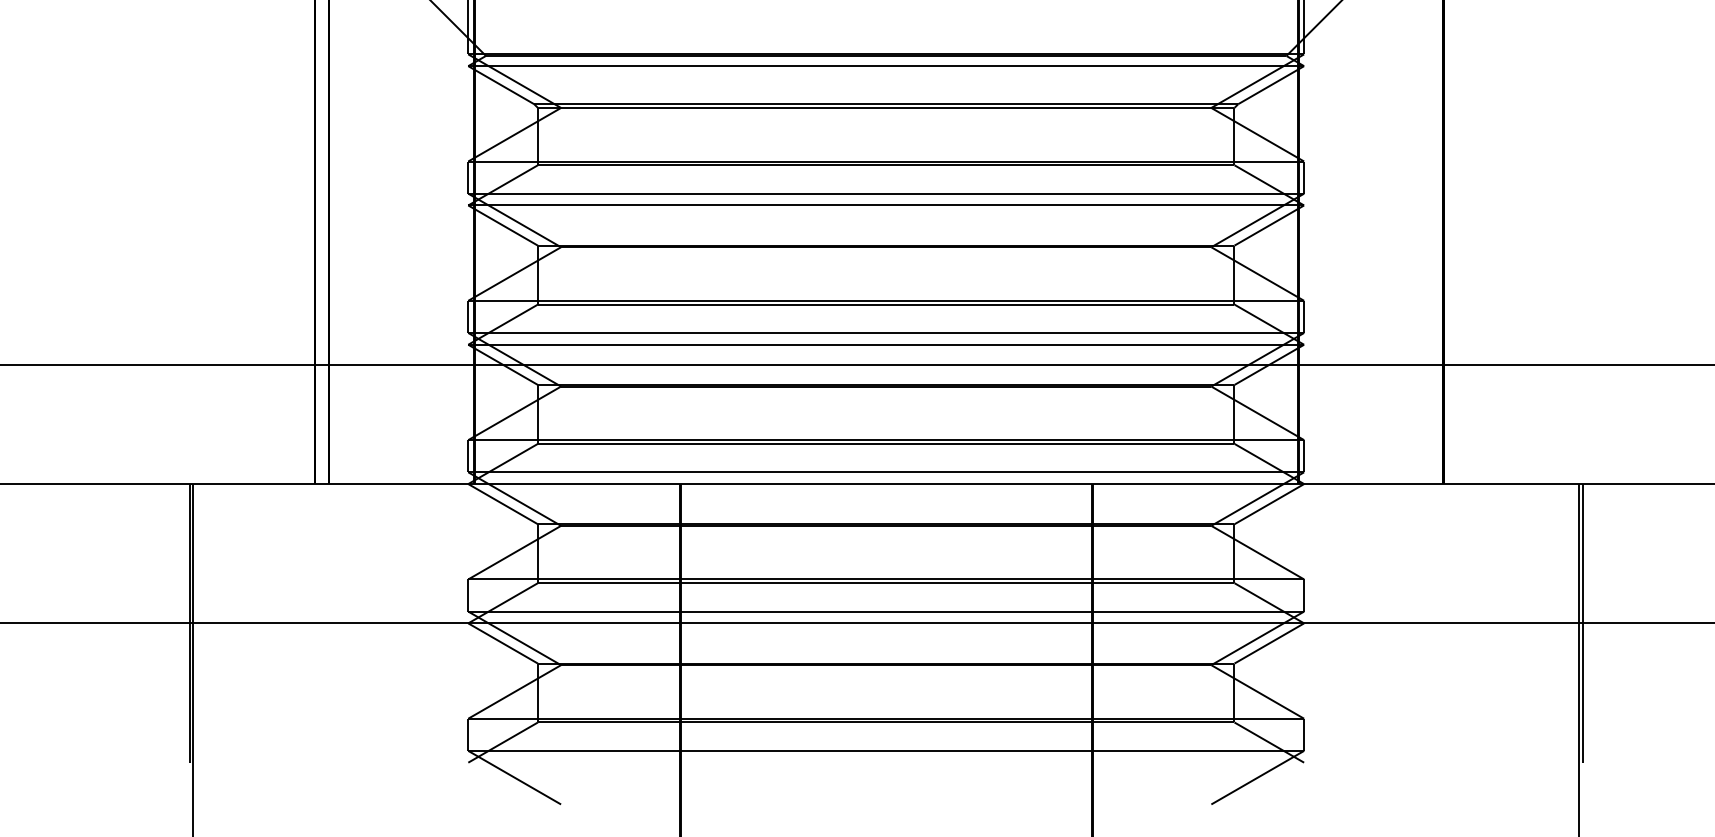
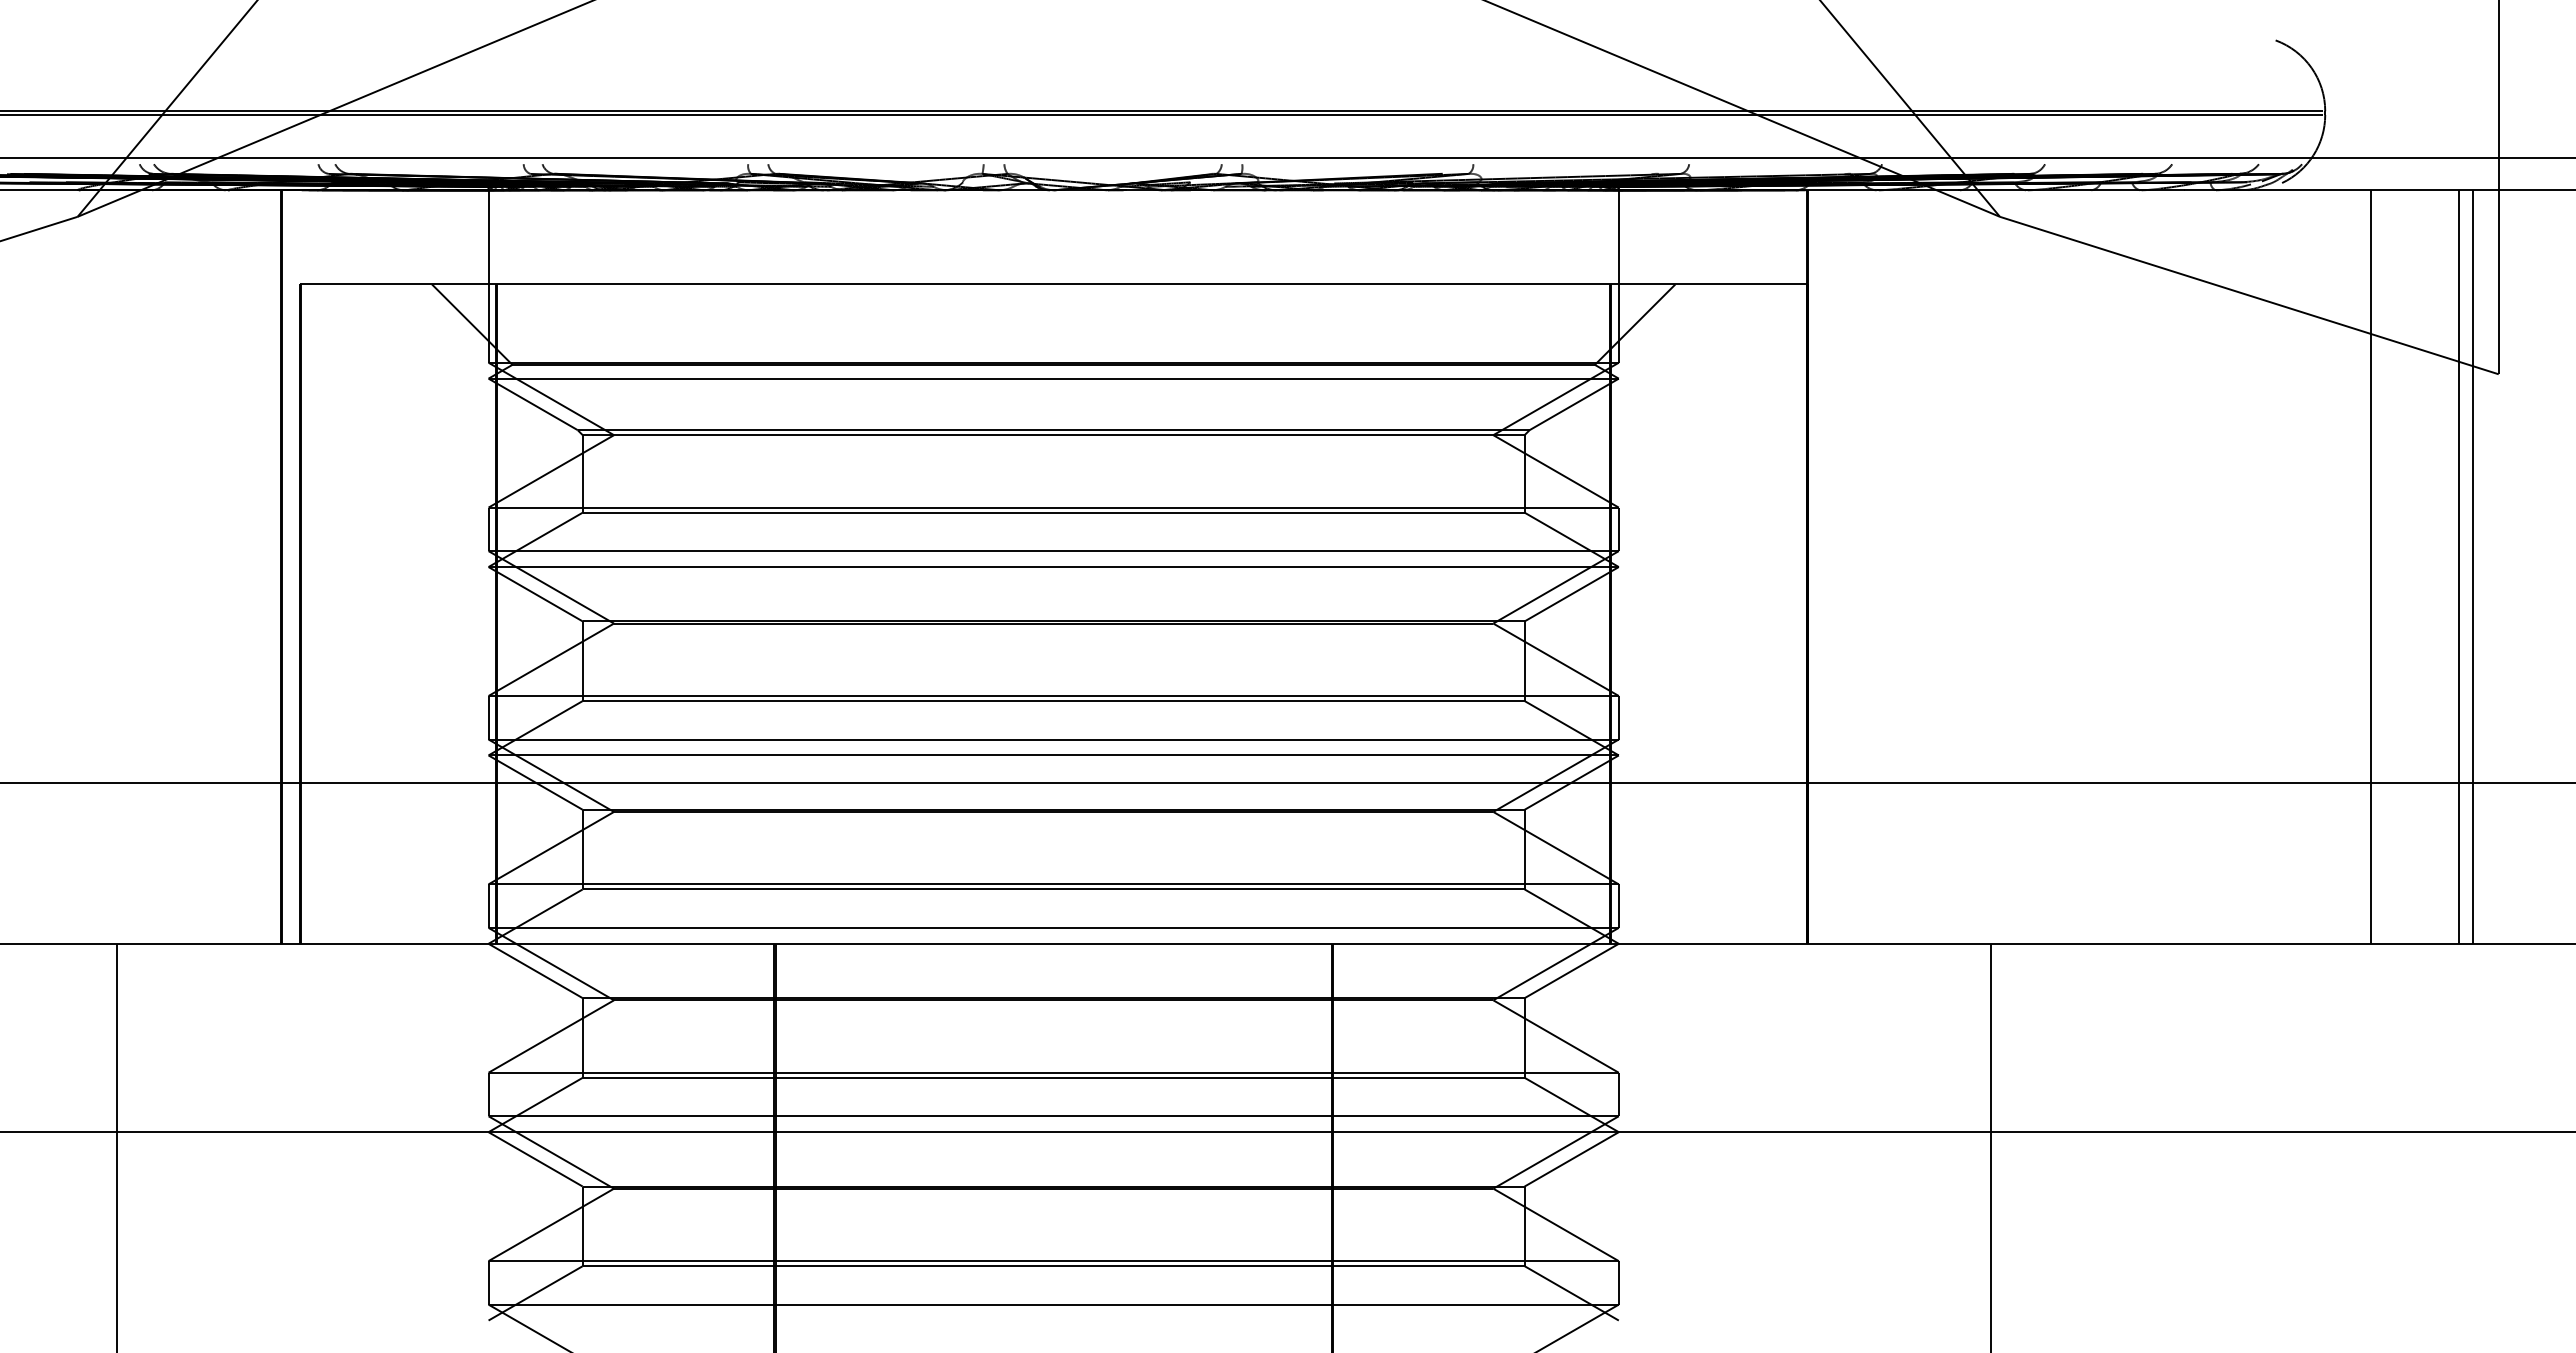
line: (189, 622) -> (111, 1131), removed
line: (1582, 622) -> (1995, 1131), removed

